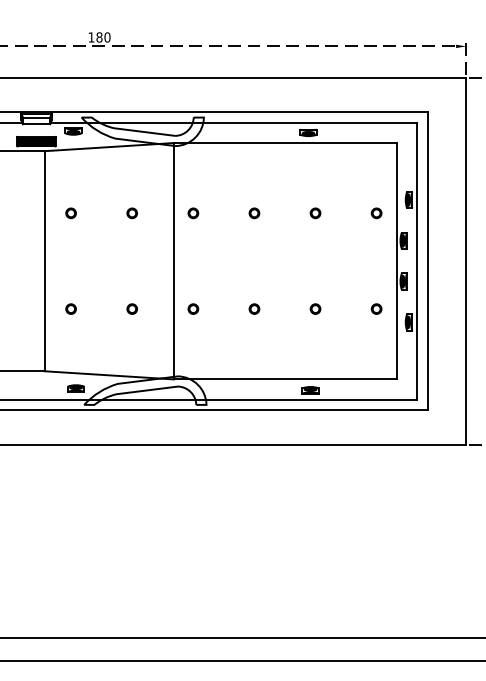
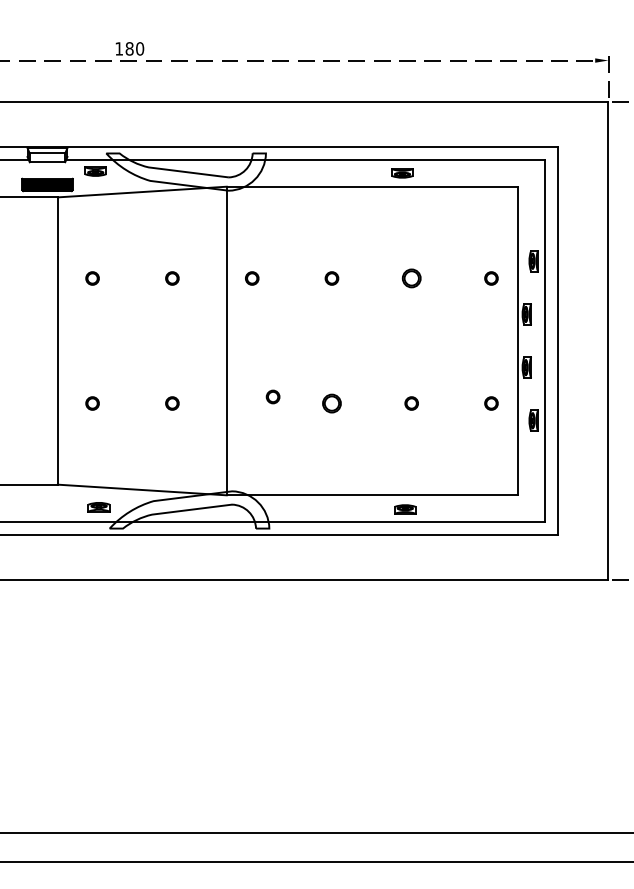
part: (315, 213) -> (411, 278), size x1.4
part: (193, 308) -> (273, 396), moved
part: (254, 308) -> (332, 402), size x1.4

